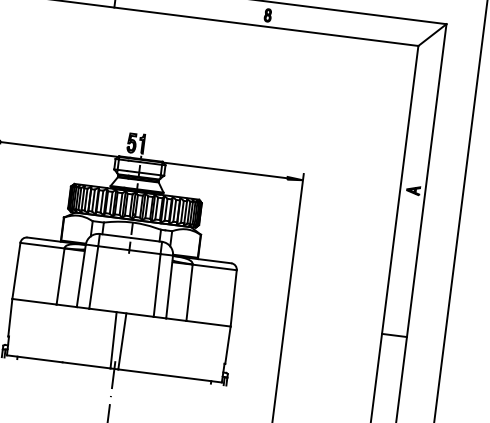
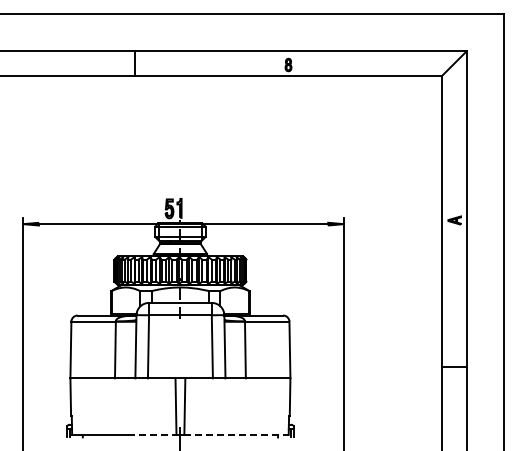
line: (86, 364) -> (152, 434), solid -> dashed
line: (171, 375) -> (237, 434), solid -> dashed

